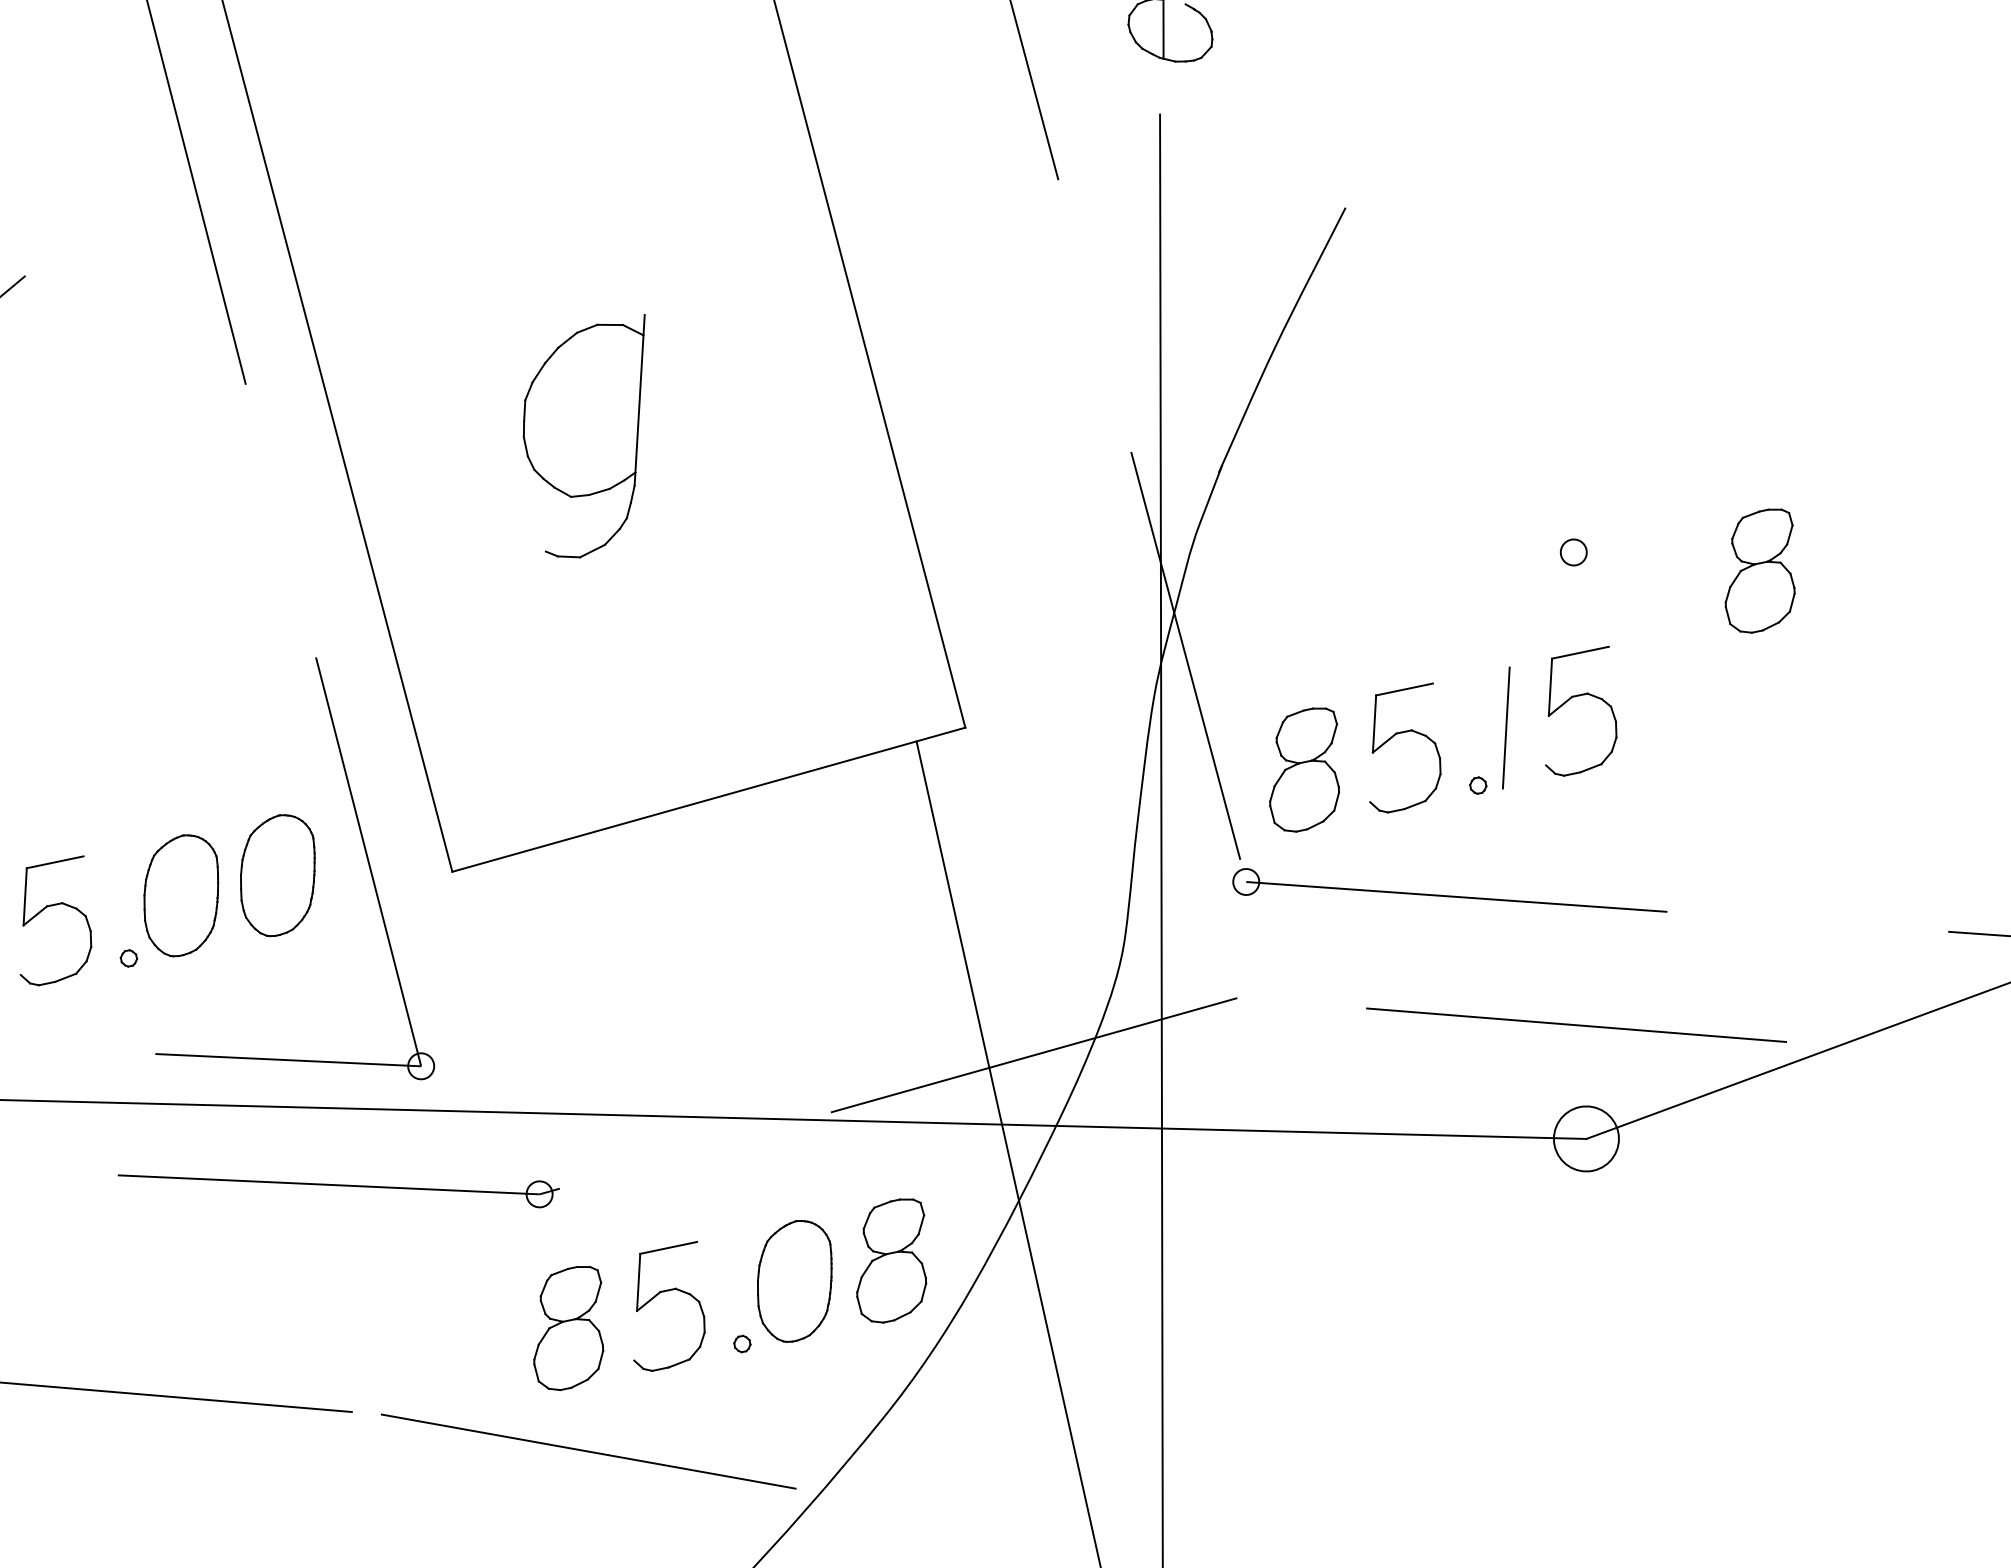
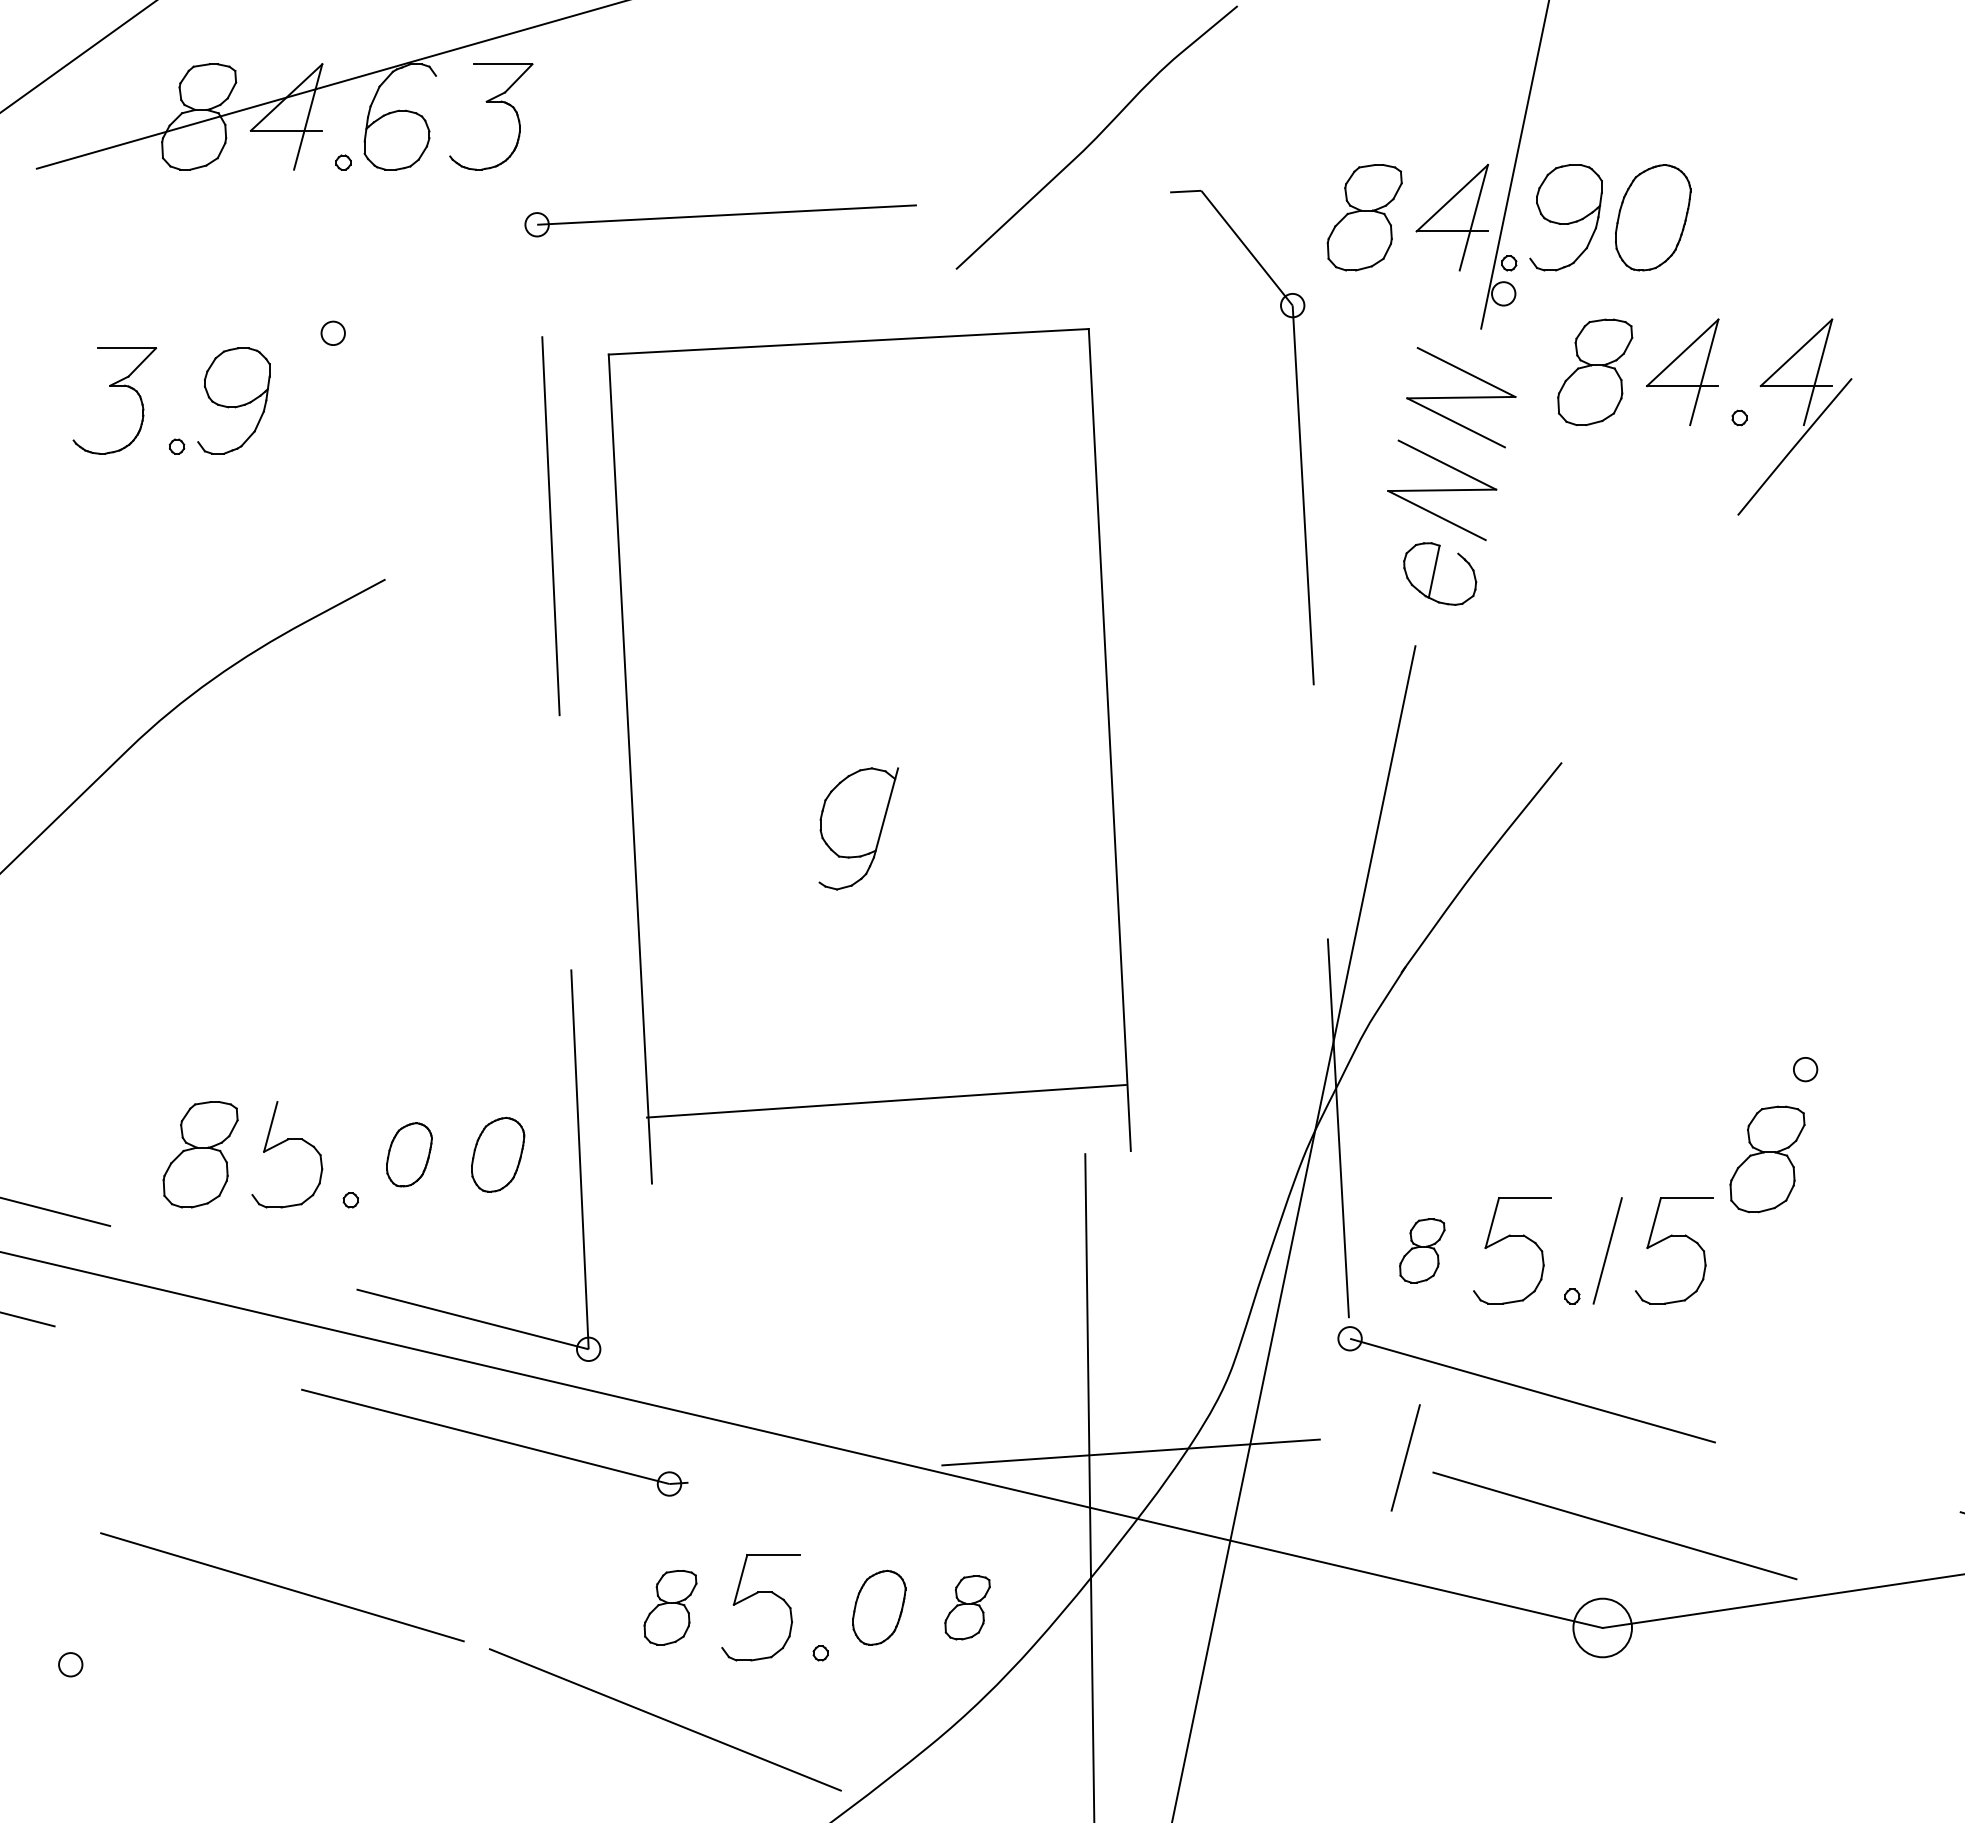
part: (596, 439) -> (858, 828), size x0.6
circle: (1573, 552) -> (1805, 1069), moved
part: (1760, 571) -> (1767, 1159), moved
part: (1304, 769) -> (1422, 1250), size x0.6
line: (708, 799) -> (886, 1101), moved
line: (55, 862) -> (303, 1102), removed
part: (277, 875) -> (497, 1154), size x0.7
part: (182, 895) -> (409, 1154), size x0.6
line: (1333, 998) -> (1405, 1457), added
part: (891, 1260) -> (967, 1607), size x0.6
part: (795, 1280) -> (879, 1607), size x0.7
part: (568, 1328) -> (670, 1607), size x0.7

